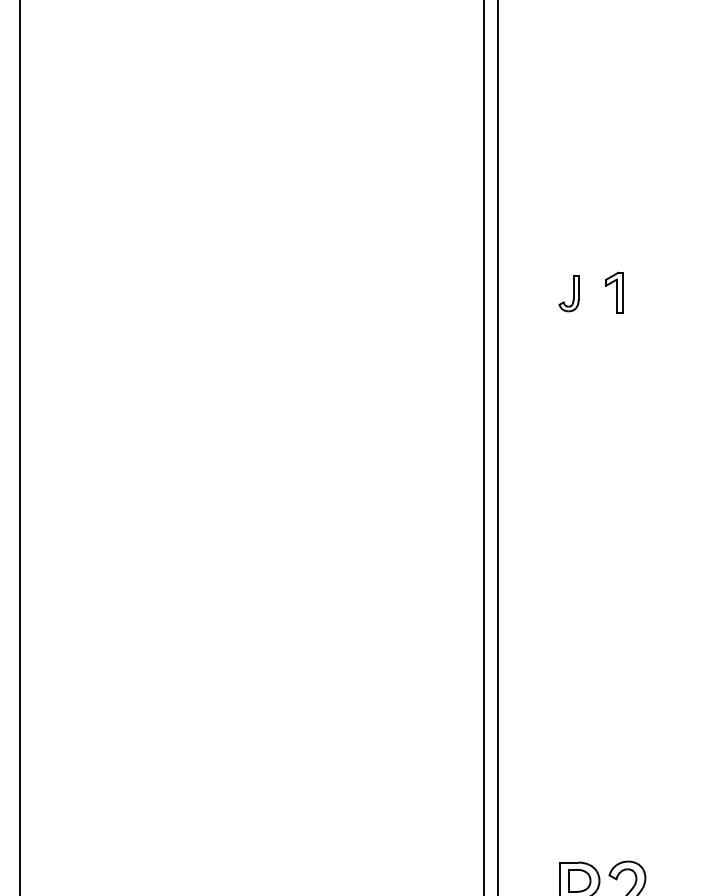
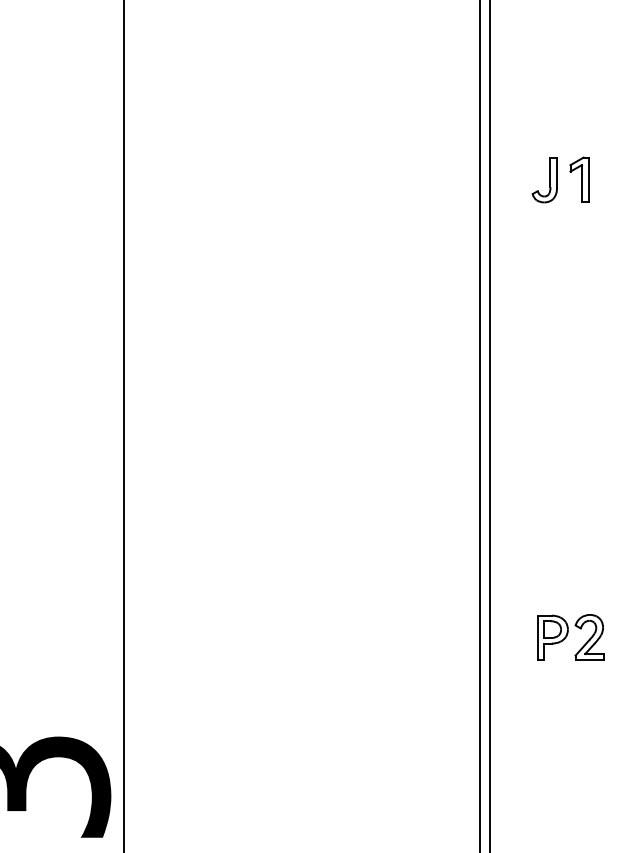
part: (614, 292) -> (579, 179), size x1.43
part: (568, 294) -> (544, 180), size x1.67

